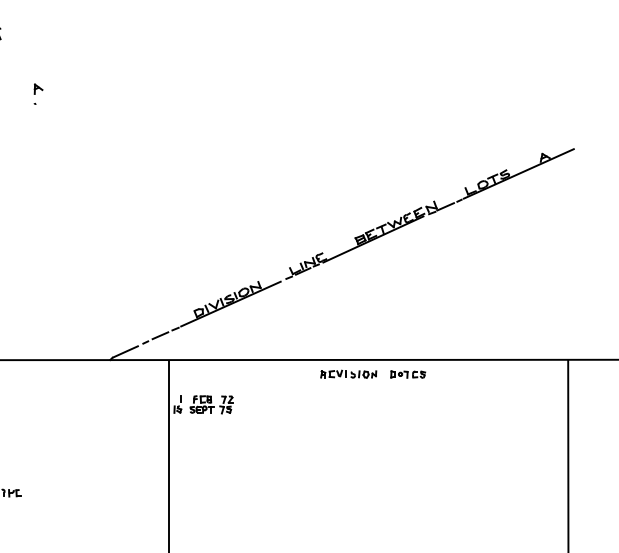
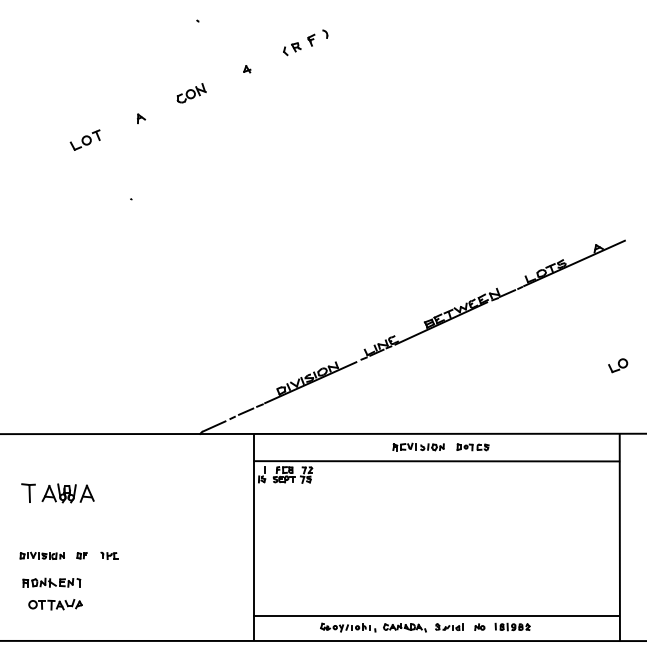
part: (38, 88) -> (141, 118), moved
part: (566, 285) -> (618, 365), added
line: (368, 390) -> (436, 461), added

